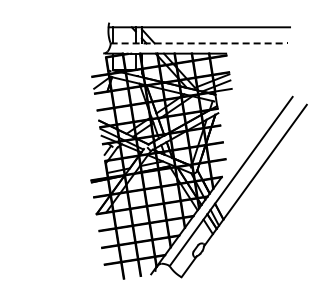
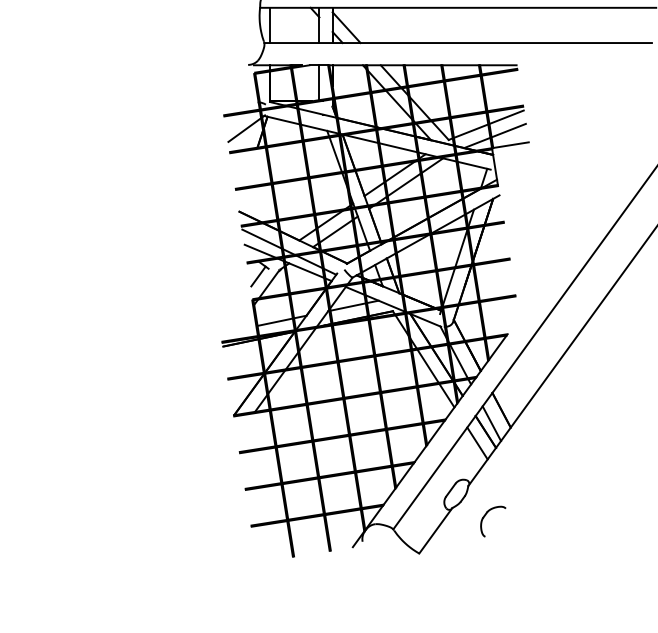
line: (199, 43) -> (458, 43), dashed -> solid
part: (215, 262) -> (493, 521), added

